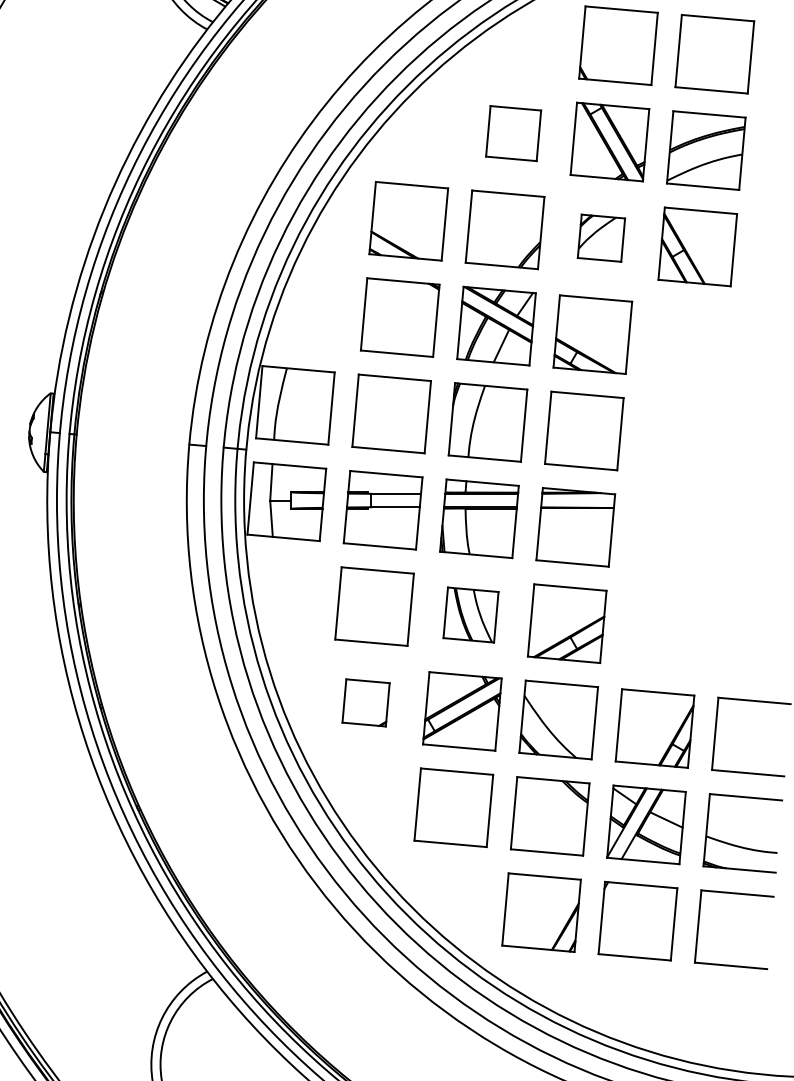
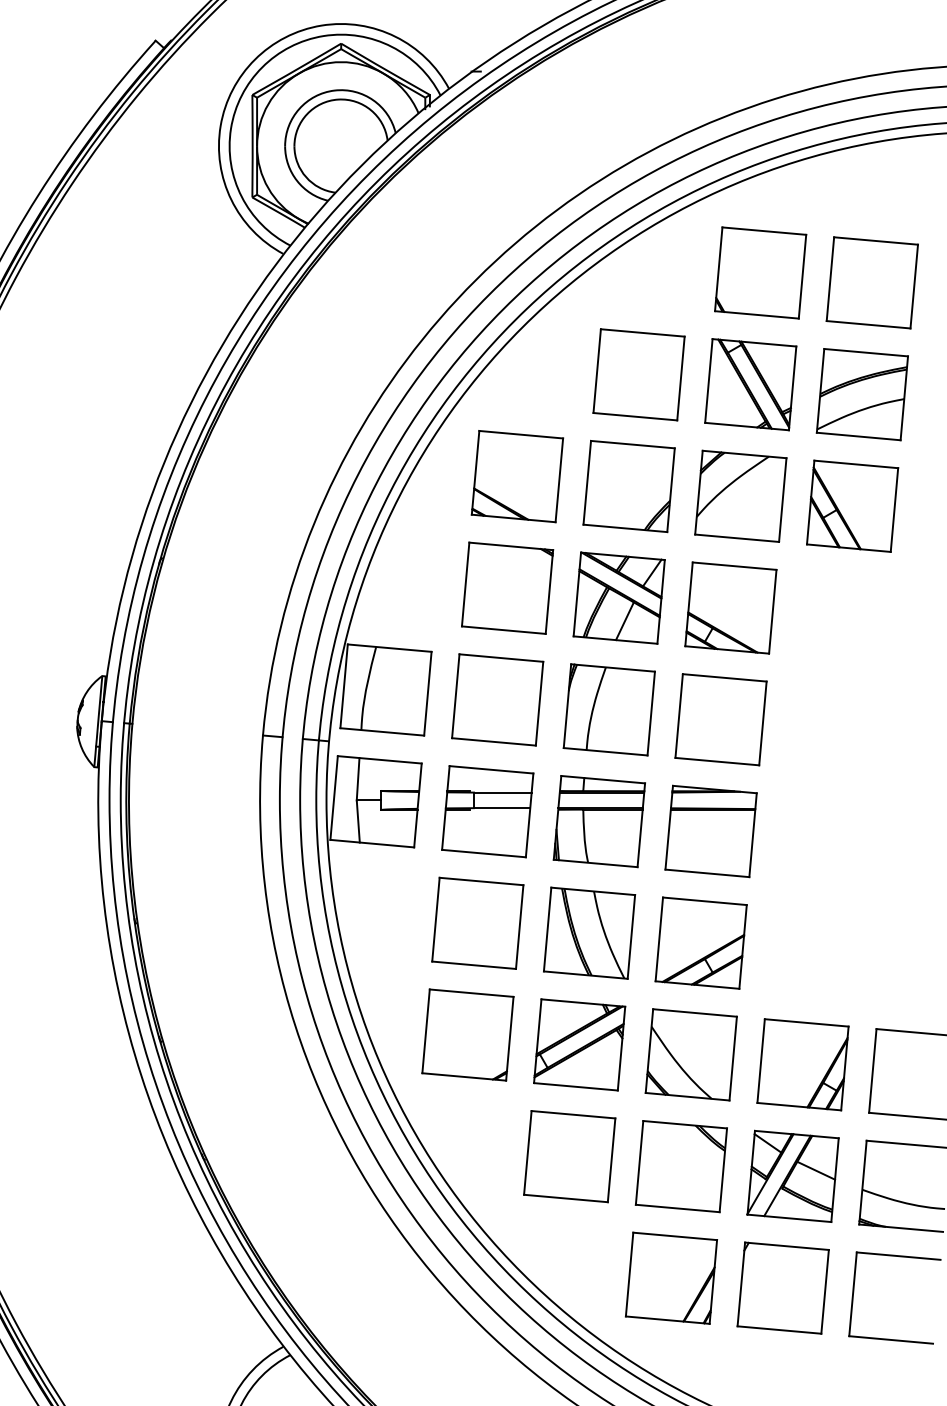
part: (513, 133) -> (638, 374), size x1.43
part: (601, 237) -> (740, 495), size x1.67
part: (470, 614) -> (589, 932), size x1.43
part: (365, 702) -> (467, 1034), size x1.67

